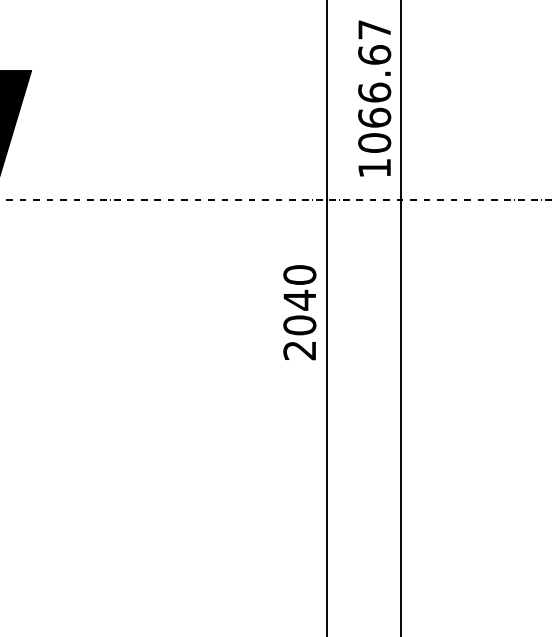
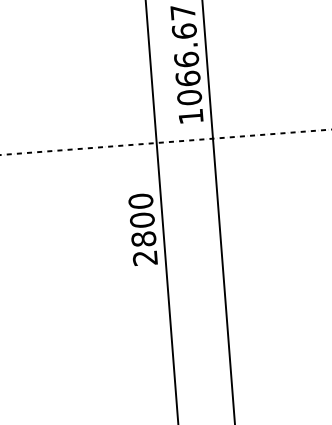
text: (299, 312) -> (142, 229), 2040 -> 2800

